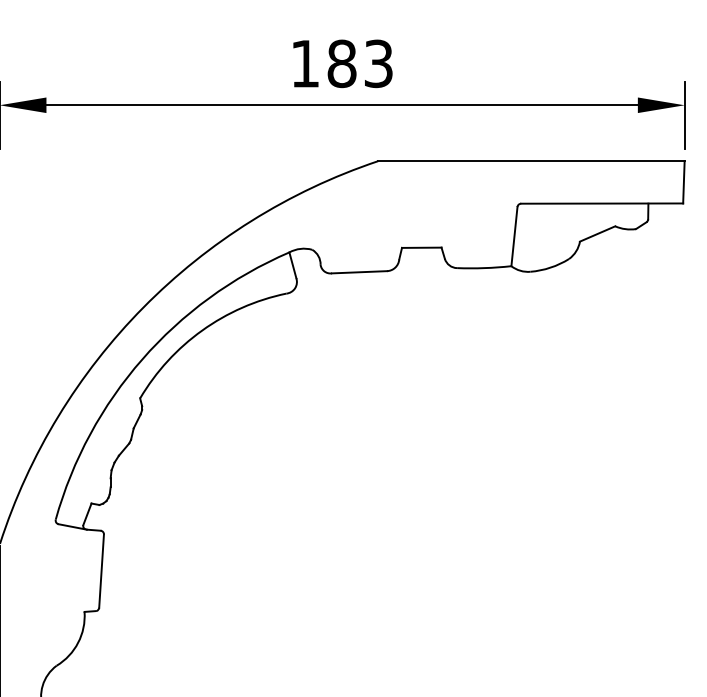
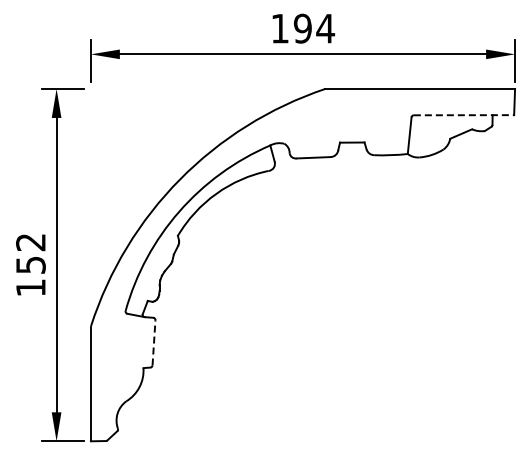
text: (360, 63) -> (314, 28), 183 -> 194
line: (602, 204) -> (464, 115), solid -> dashed
line: (102, 570) -> (154, 342), solid -> dashed

